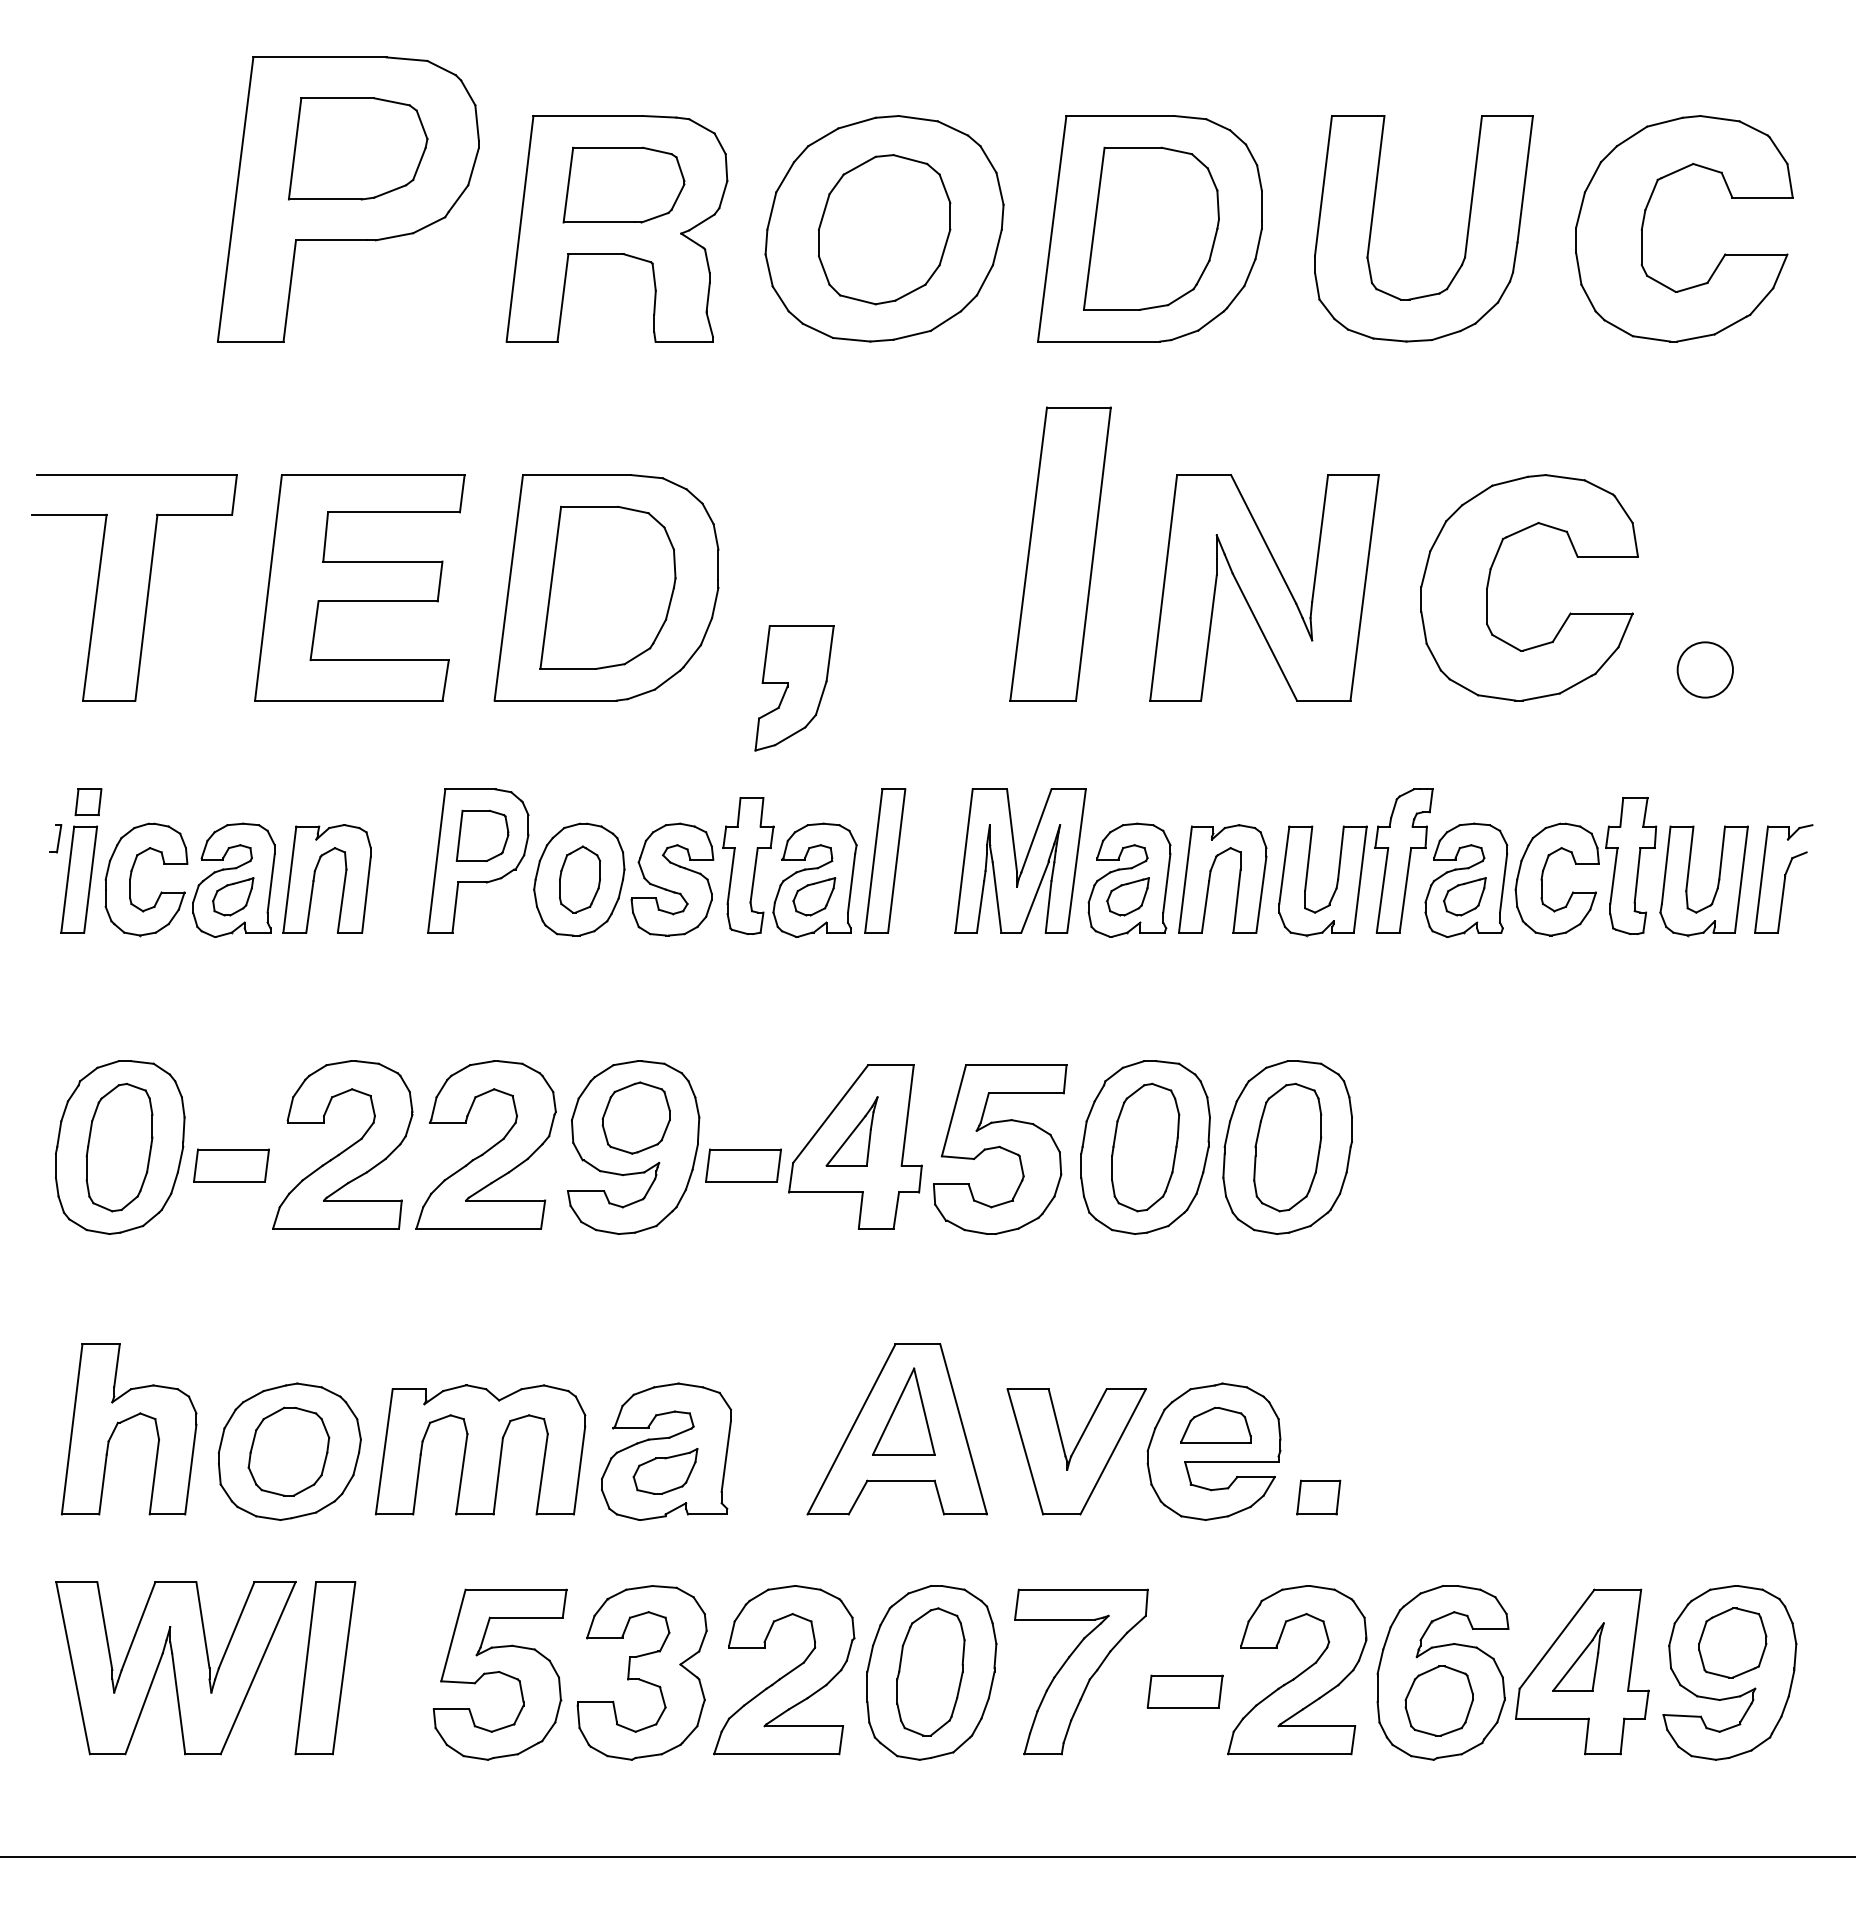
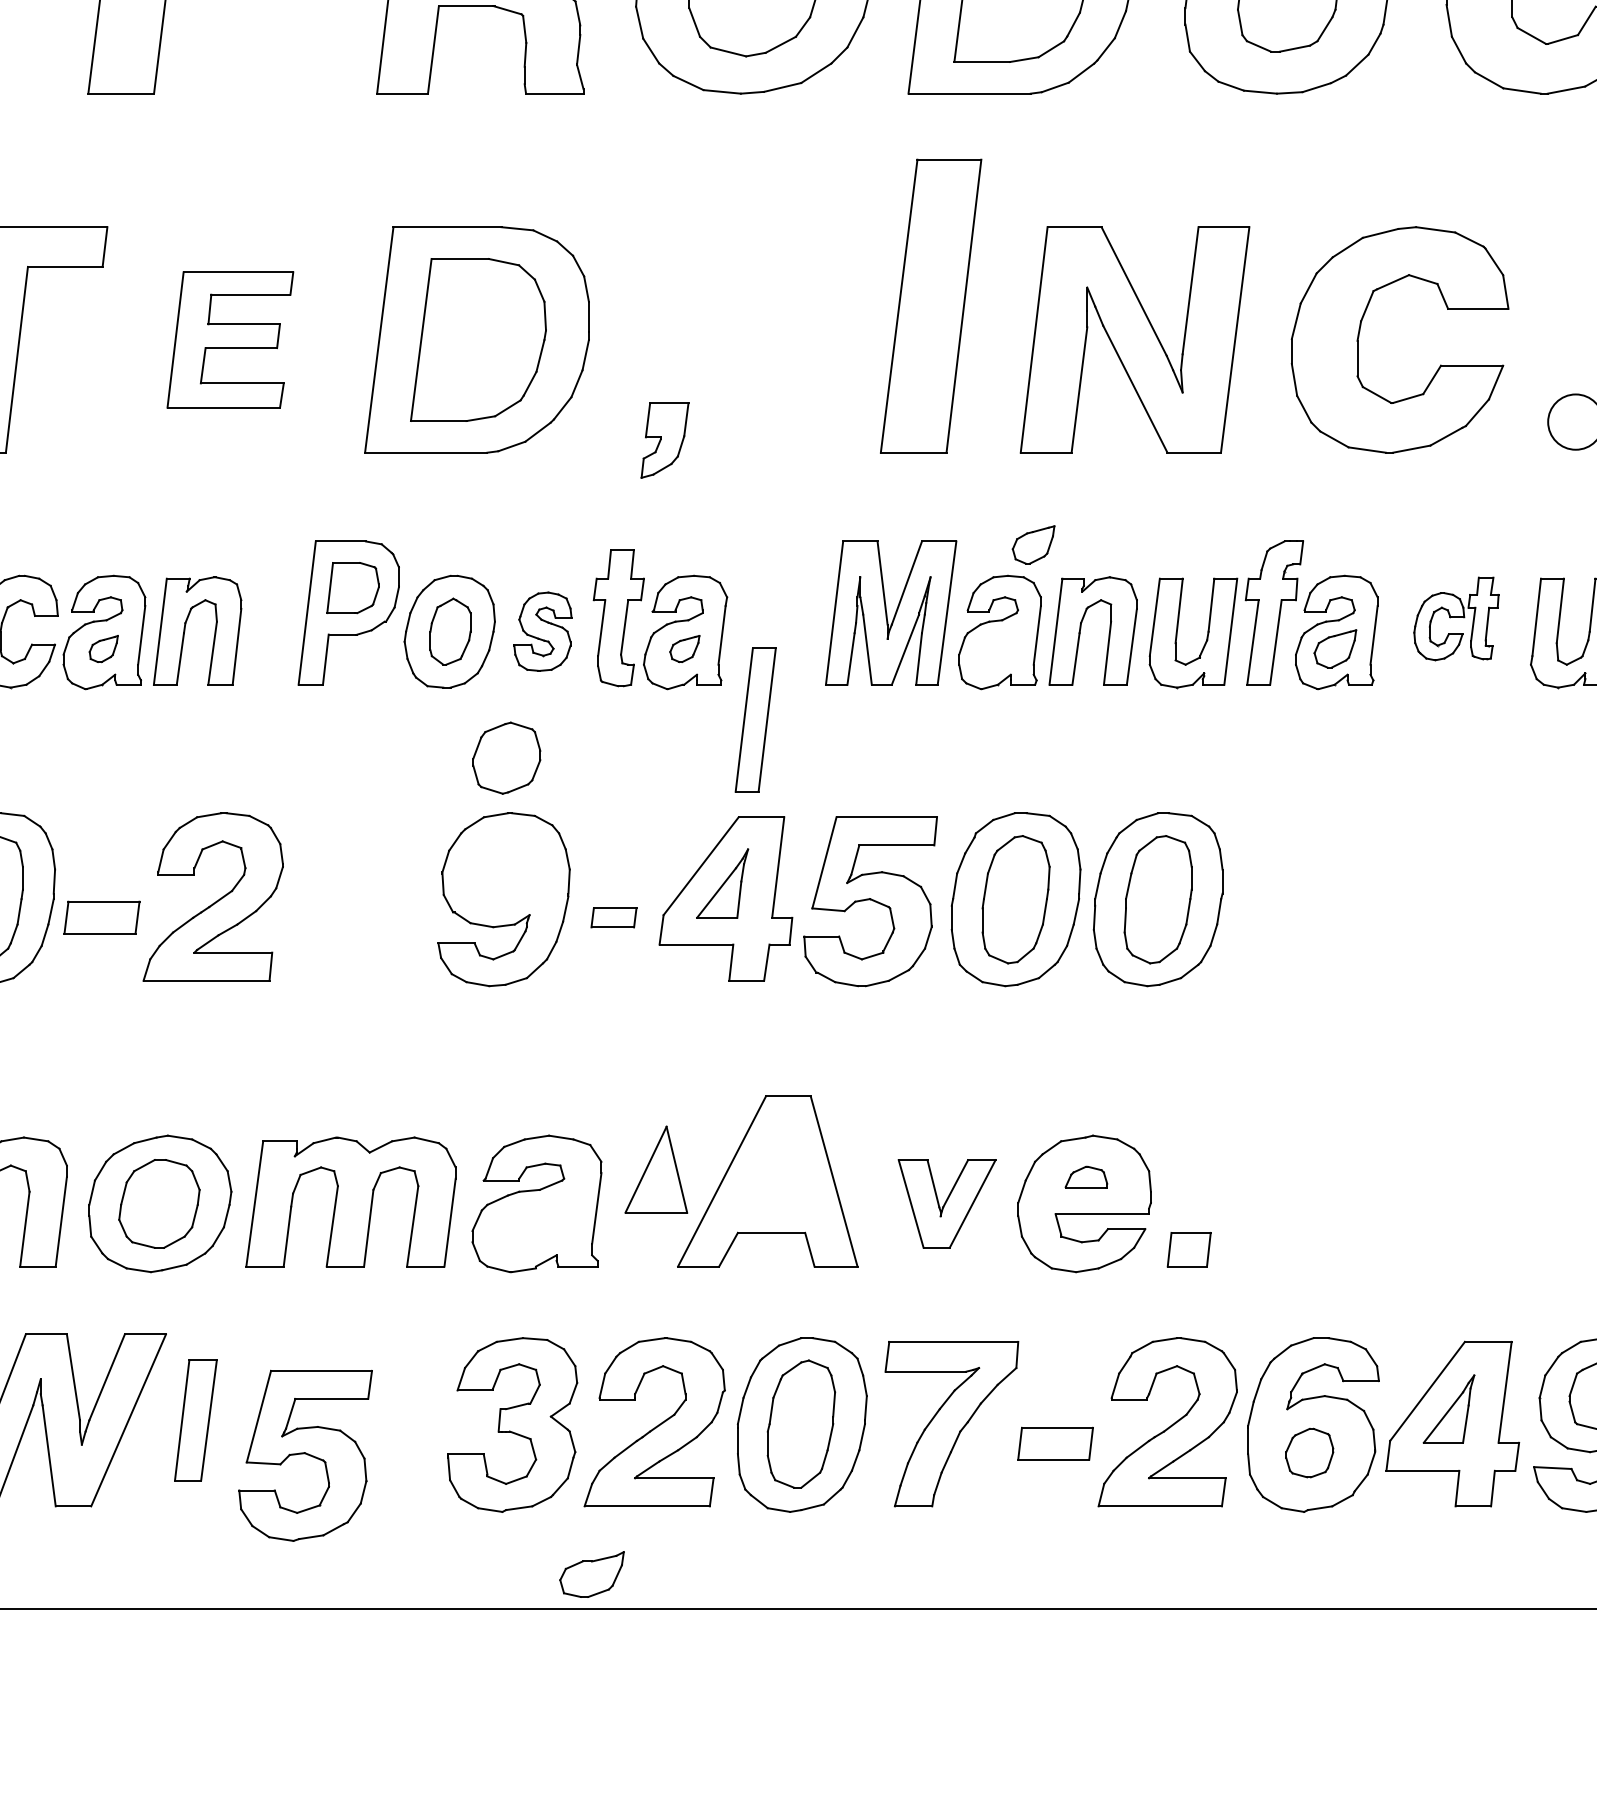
part: (359, 587) -> (229, 339), size x0.6
part: (794, 688) -> (664, 440), size x0.6
part: (885, 860) -> (755, 719), moved
part: (1585, 866) -> (1455, 618), size x0.6
part: (672, 879) -> (542, 631), size x0.7
part: (233, 896) -> (103, 648), size x0.7
part: (814, 896) -> (684, 648), size x0.7
part: (1127, 896) -> (1032, 544), moved
part: (635, 1117) -> (505, 757), moved
part: (485, 1144) -> (355, 896), removed
part: (743, 1165) -> (613, 917), size x0.6
part: (903, 1411) -> (655, 1169), moved
part: (1215, 1424) -> (1085, 1176), size x0.6
part: (1076, 1451) -> (946, 1203), size x0.7
part: (665, 1471) -> (591, 1574), moved
part: (325, 1668) -> (195, 1420), size x0.7
part: (499, 1674) -> (304, 1455), moved
part: (1438, 1700) -> (1308, 1452), size x0.7

